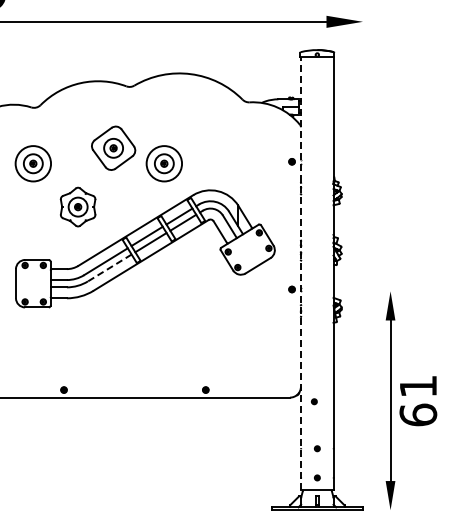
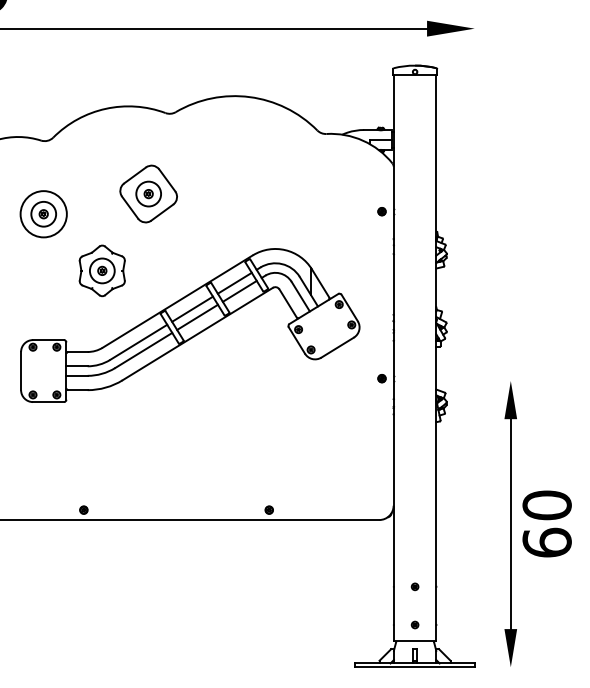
part: (163, 163) -> (213, 213), removed
line: (109, 267) -> (143, 349), dashed -> solid
line: (301, 273) -> (394, 357), dashed -> solid
text: (418, 386) -> (547, 505), 61 -> 60
part: (314, 401) -> (411, 525), removed

